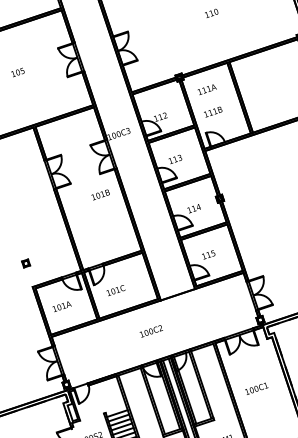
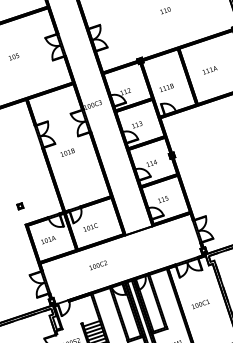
text: (206, 89) -> (209, 70), moved
text: (100, 194) -> (67, 152), moved
text: (151, 331) -> (98, 265), moved

